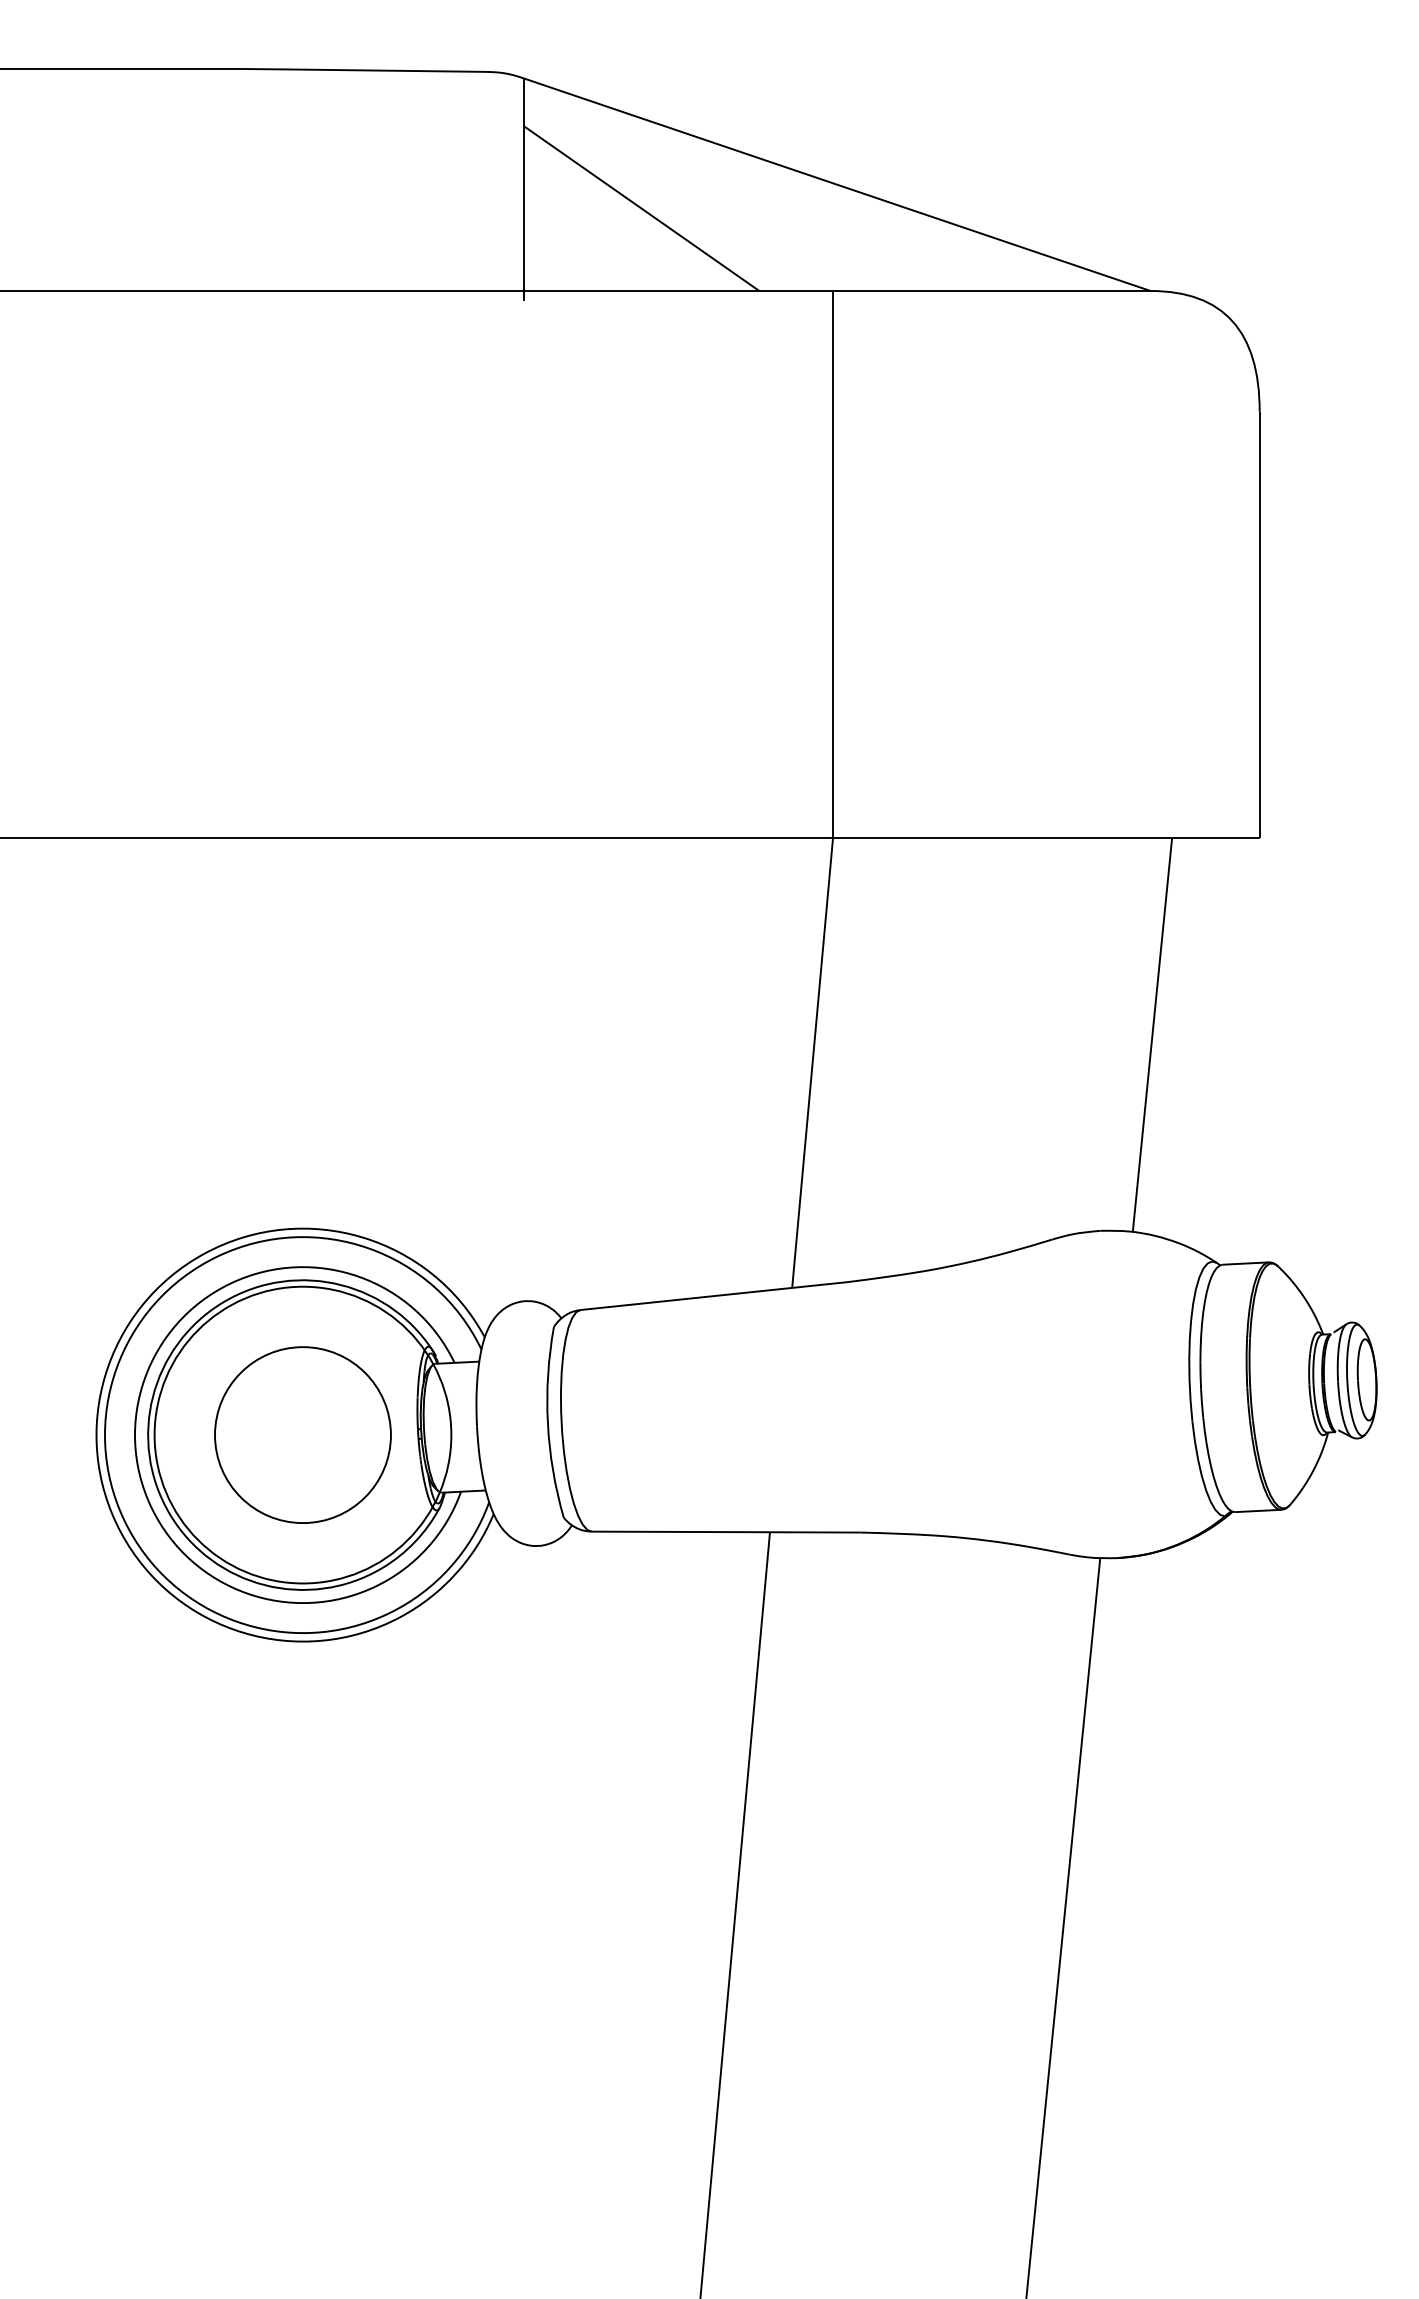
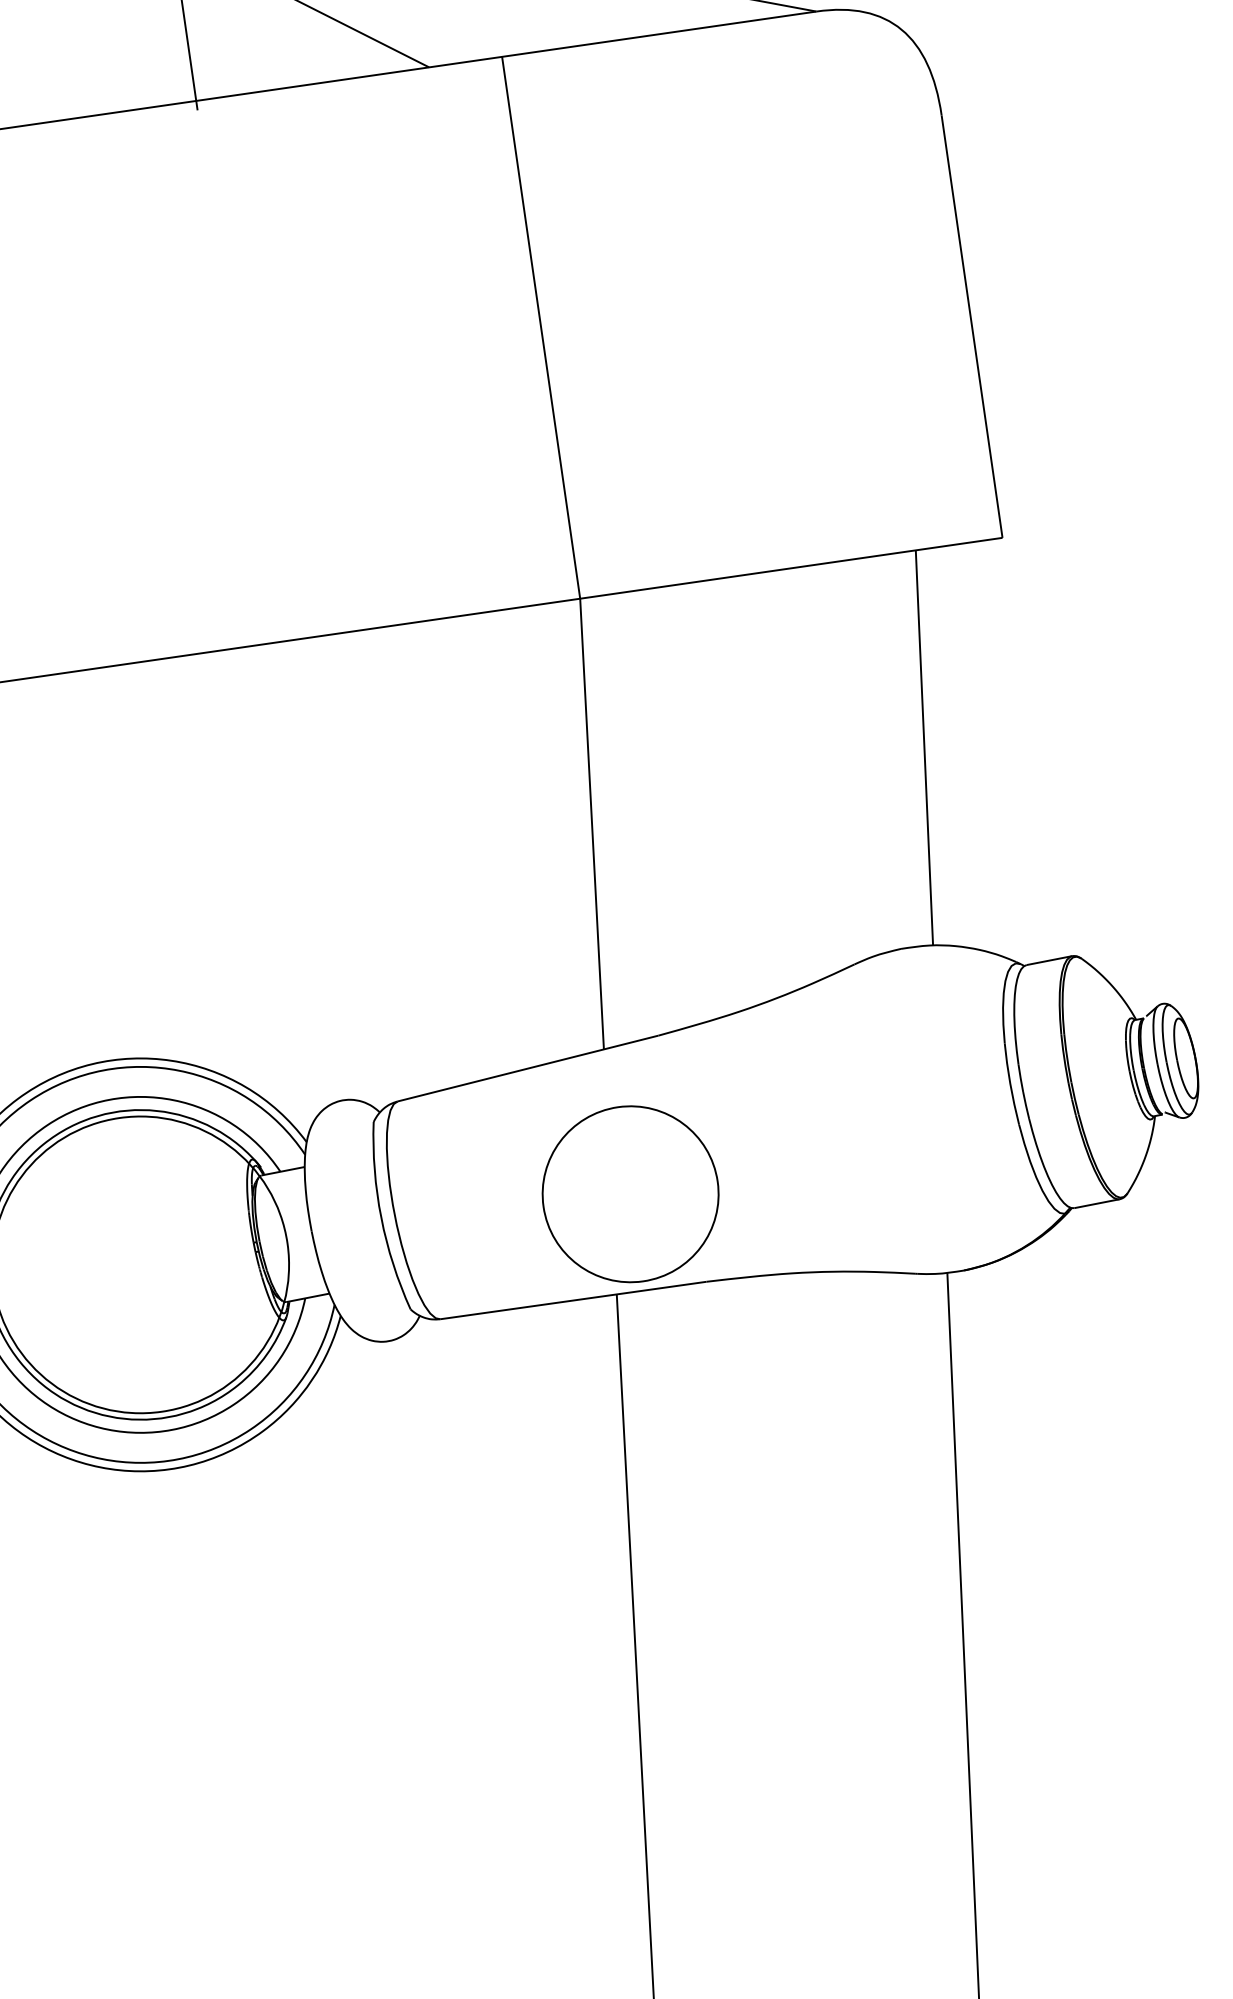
part: (302, 1434) -> (630, 1193), moved

